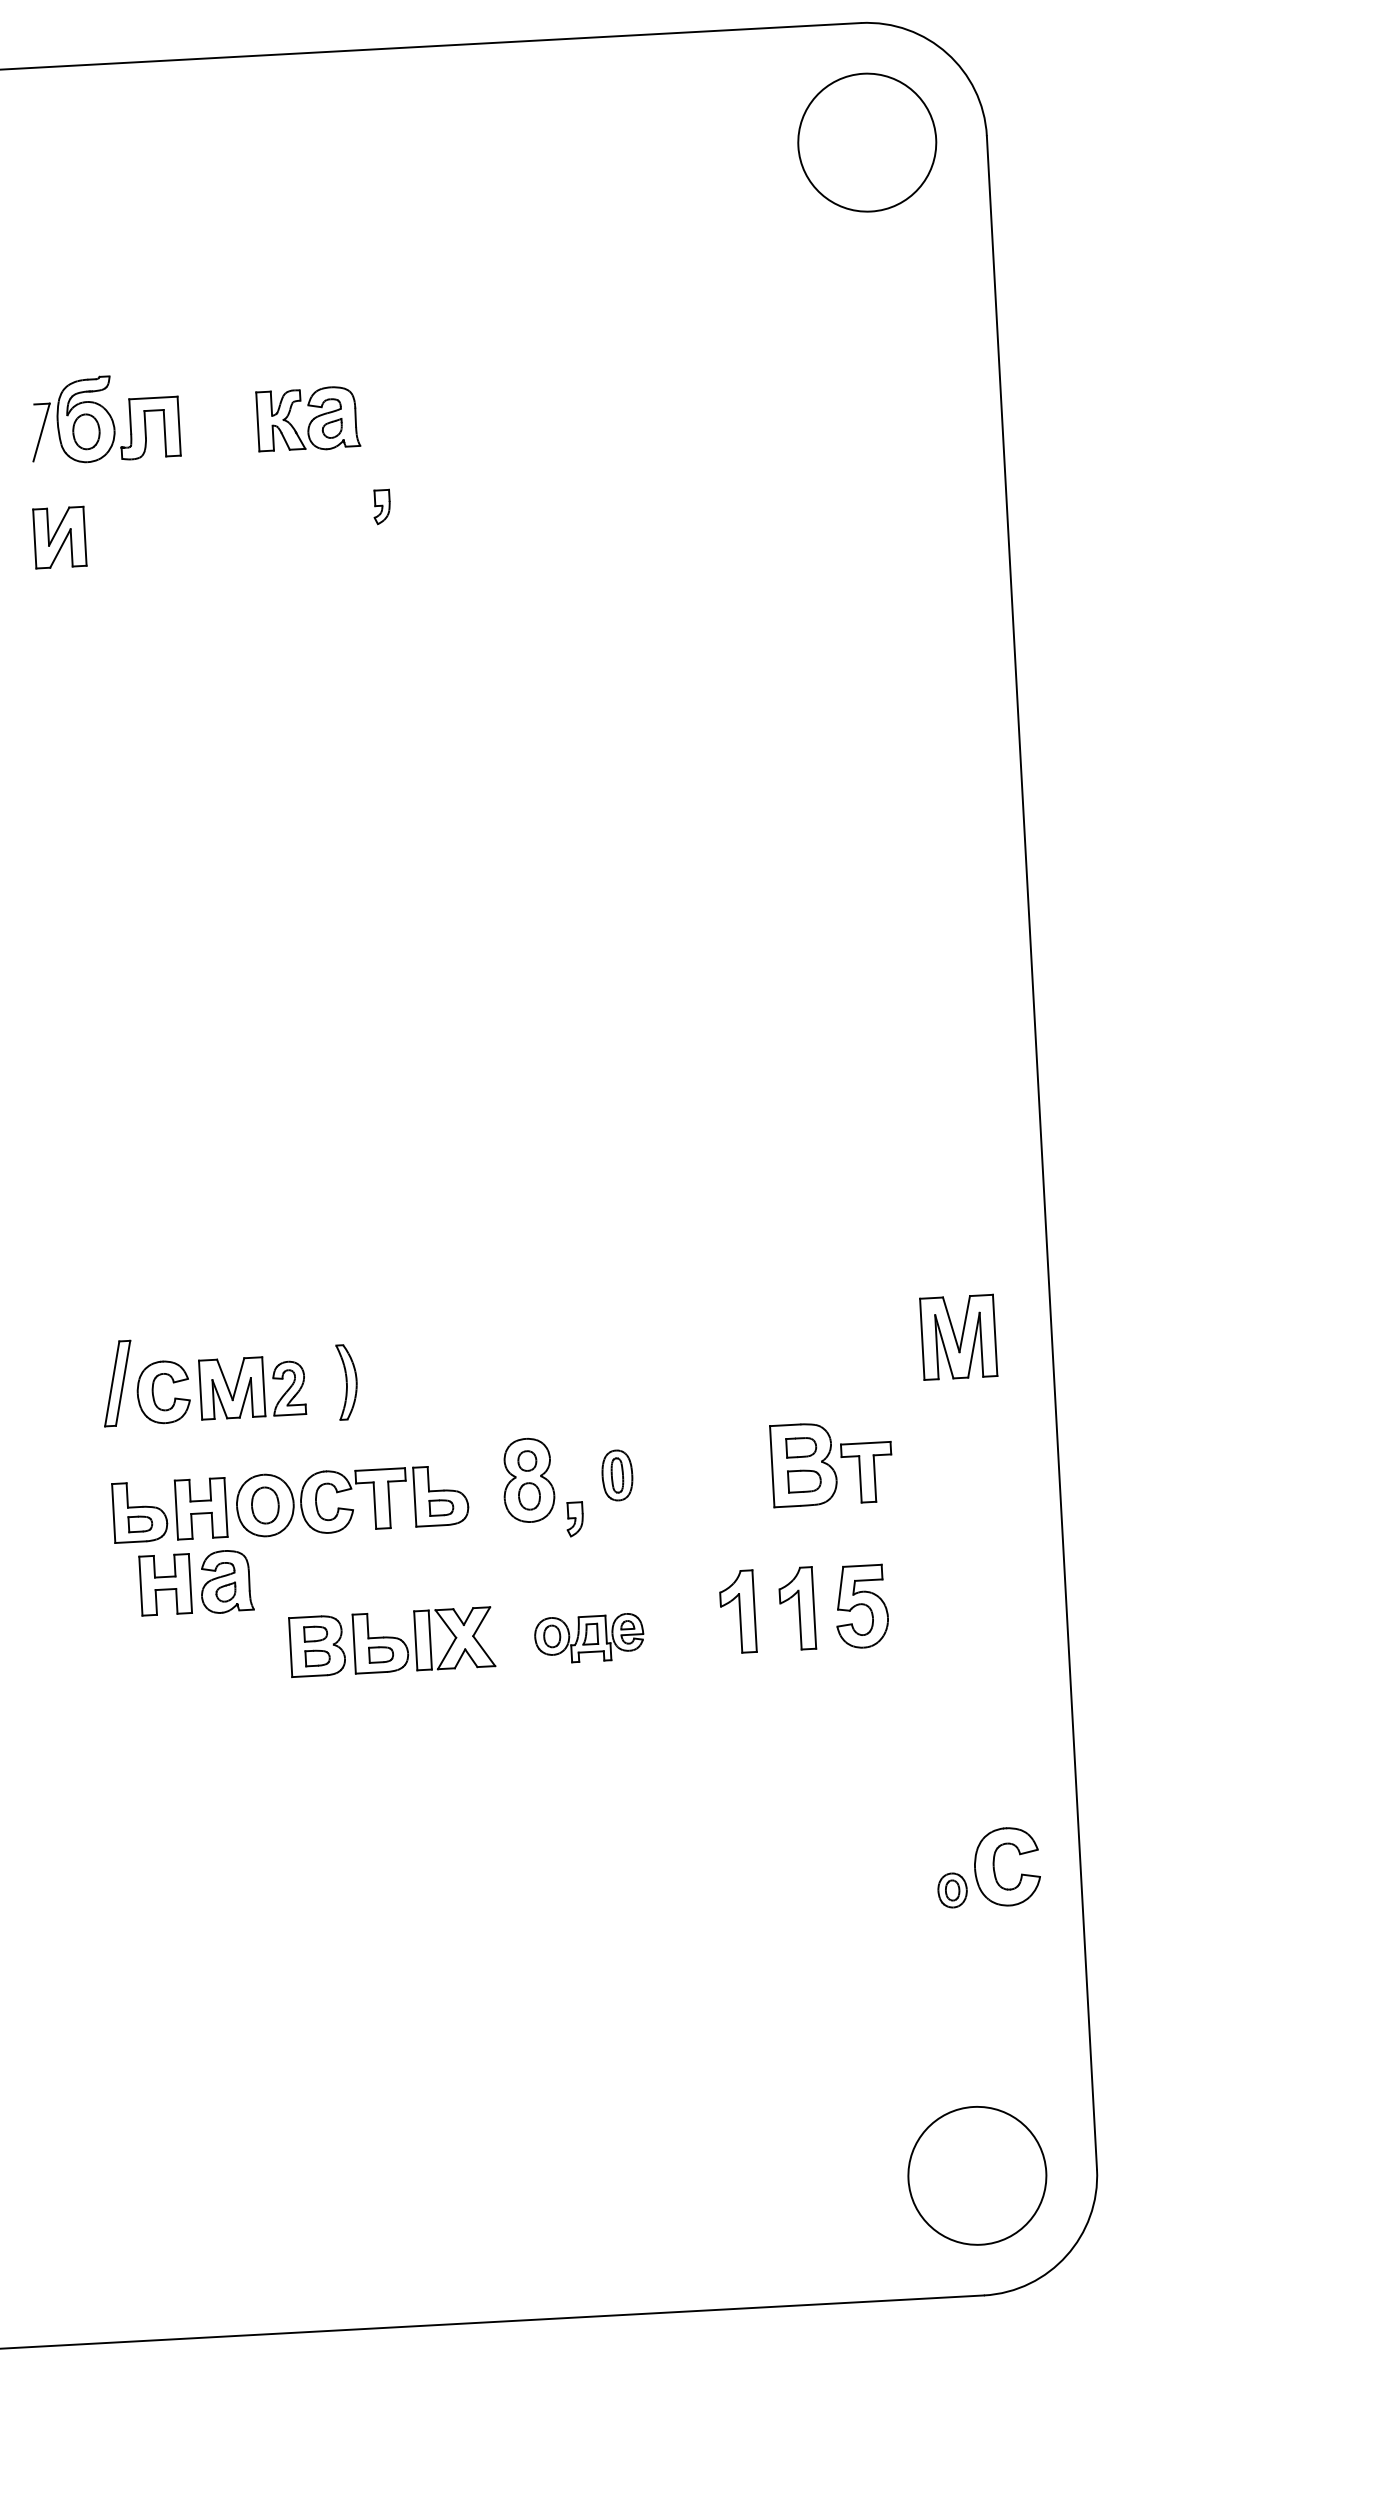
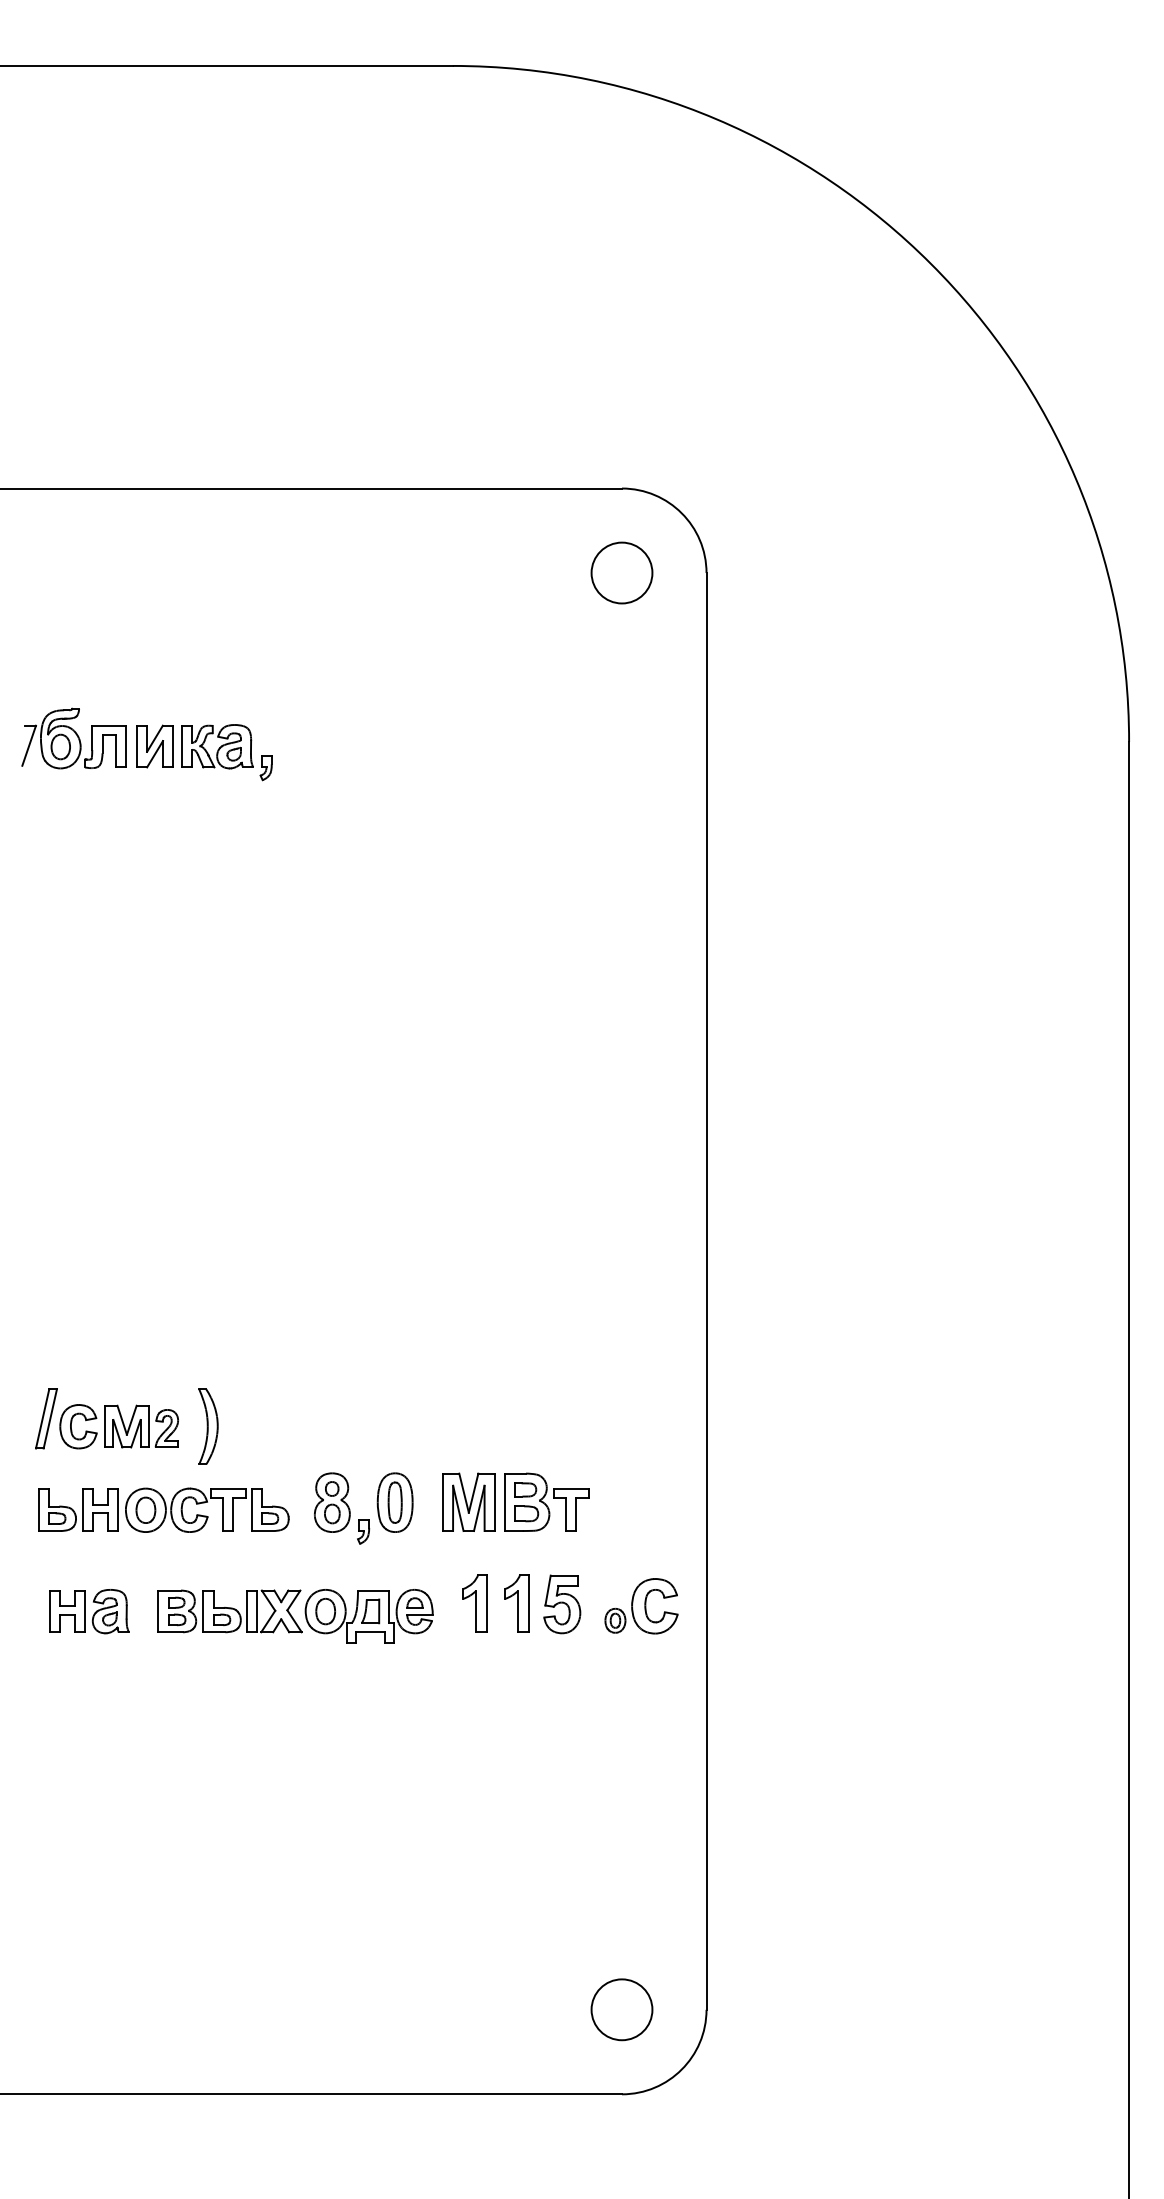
circle: (866, 141) -> (621, 572), size x0.62
part: (381, 507) -> (265, 768), moved
part: (59, 537) -> (154, 746), moved
part: (958, 1336) -> (468, 1501), moved
part: (347, 1382) -> (208, 1426), size x1.43
part: (616, 1475) -> (394, 1502), size x1.67
part: (196, 1583) -> (89, 1611), moved
part: (588, 1638) -> (368, 1616), size x1.67
part: (988, 1868) -> (641, 1606), moved
circle: (976, 2175) -> (621, 2009), size x0.62

